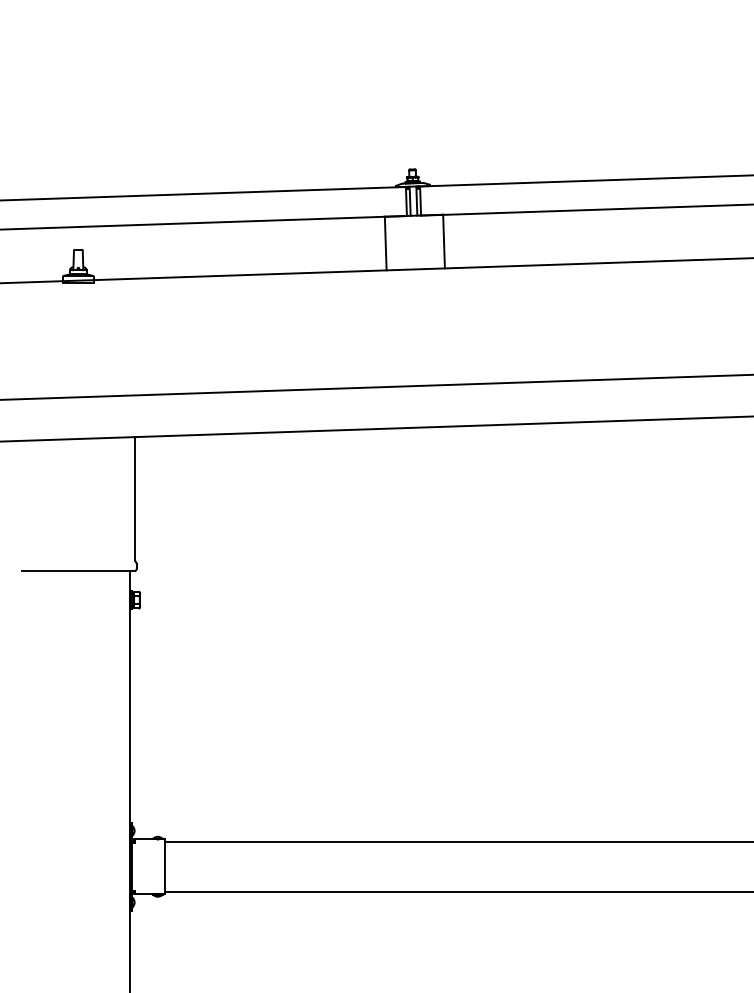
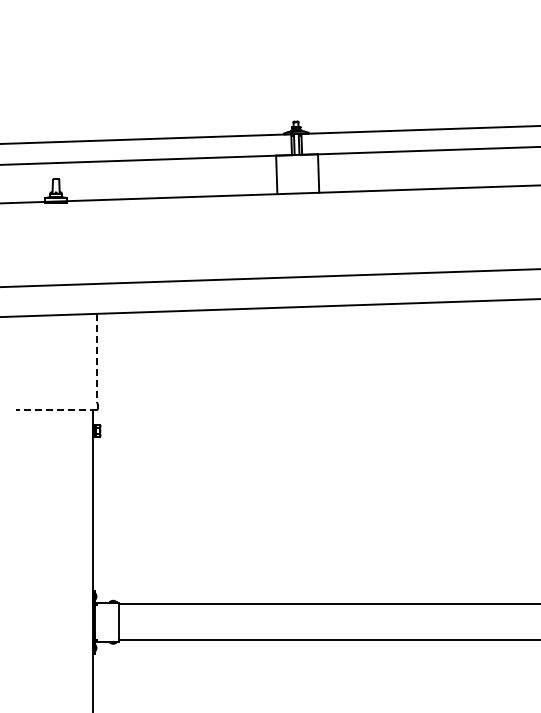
line: (134, 499) -> (96, 358), solid -> dashed
line: (78, 571) -> (56, 410), solid -> dashed

